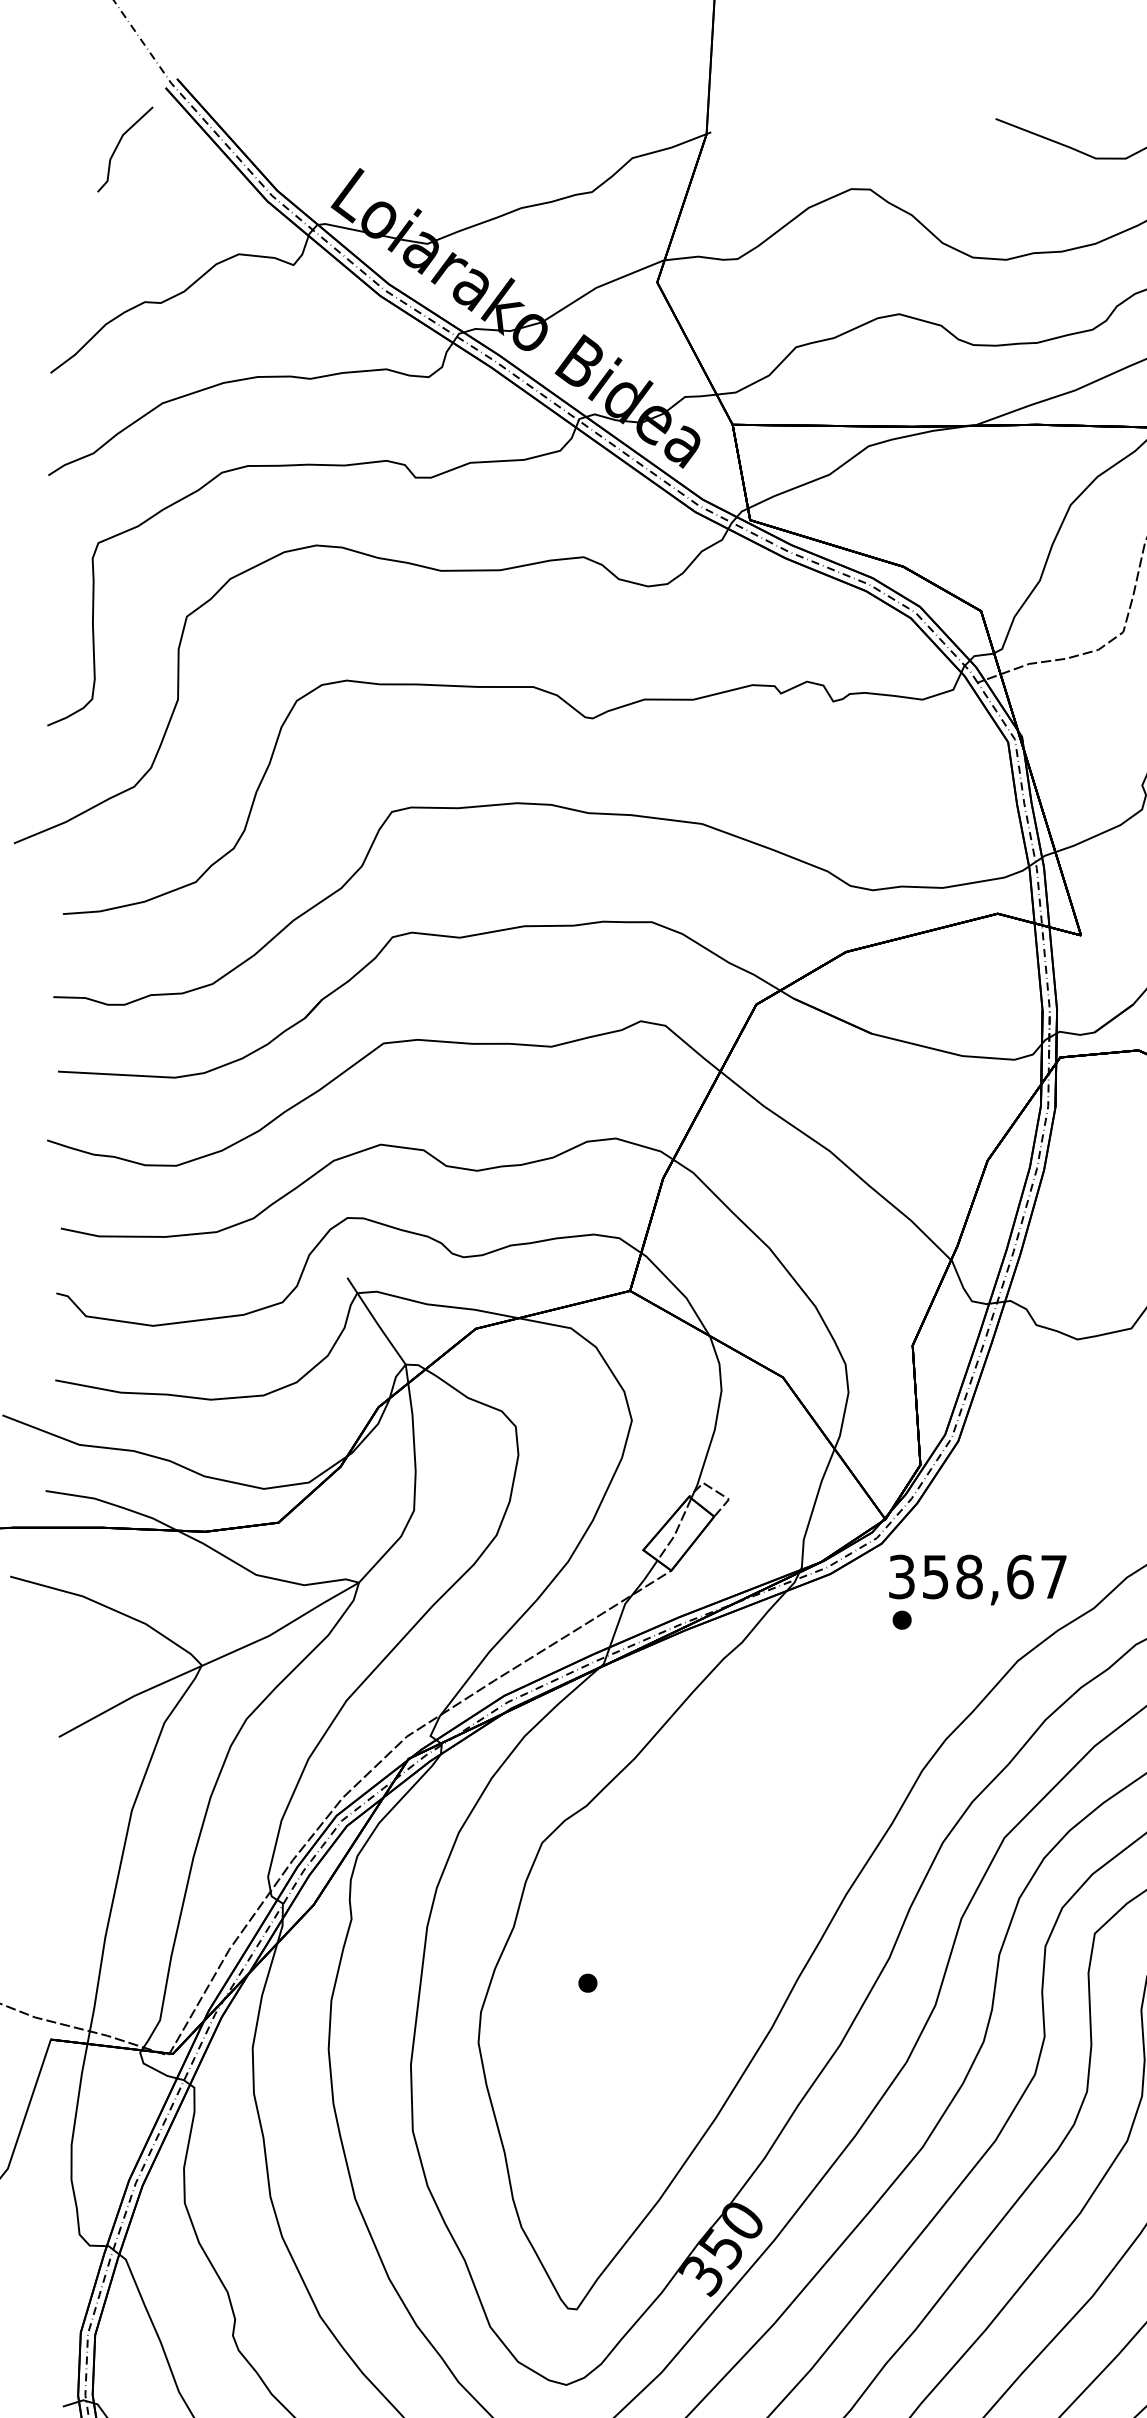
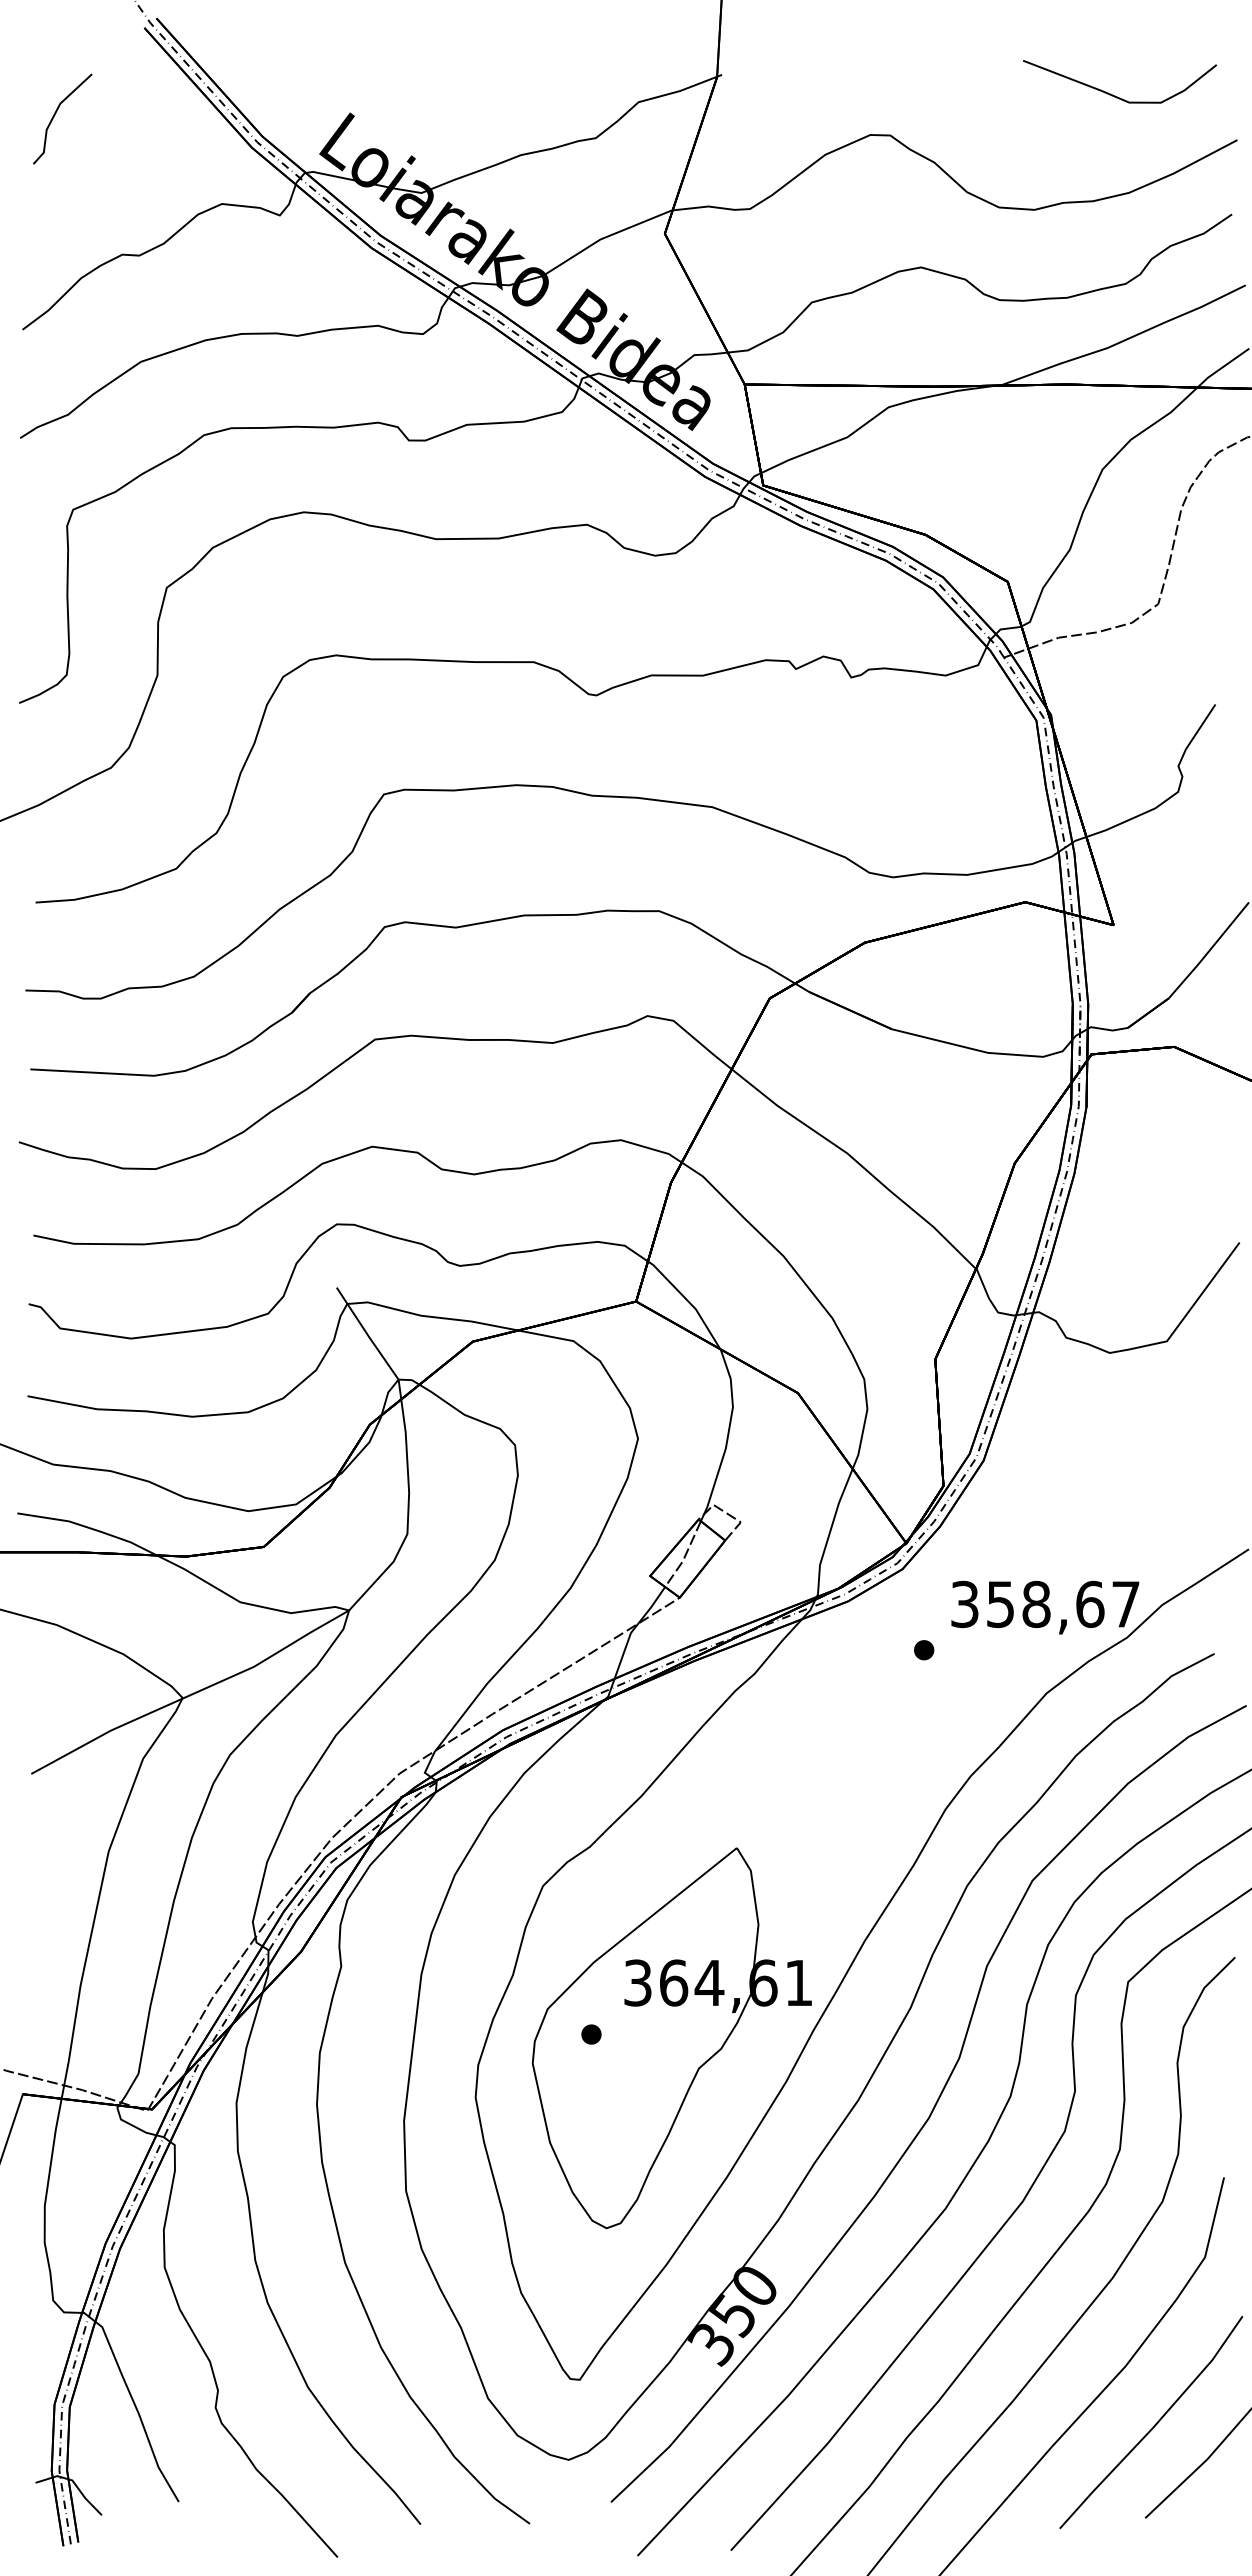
line: (118, 146) -> (55, 115), moved
text: (978, 1579) -> (1045, 1607), moved
part: (663, 1986) -> (671, 2038), added

